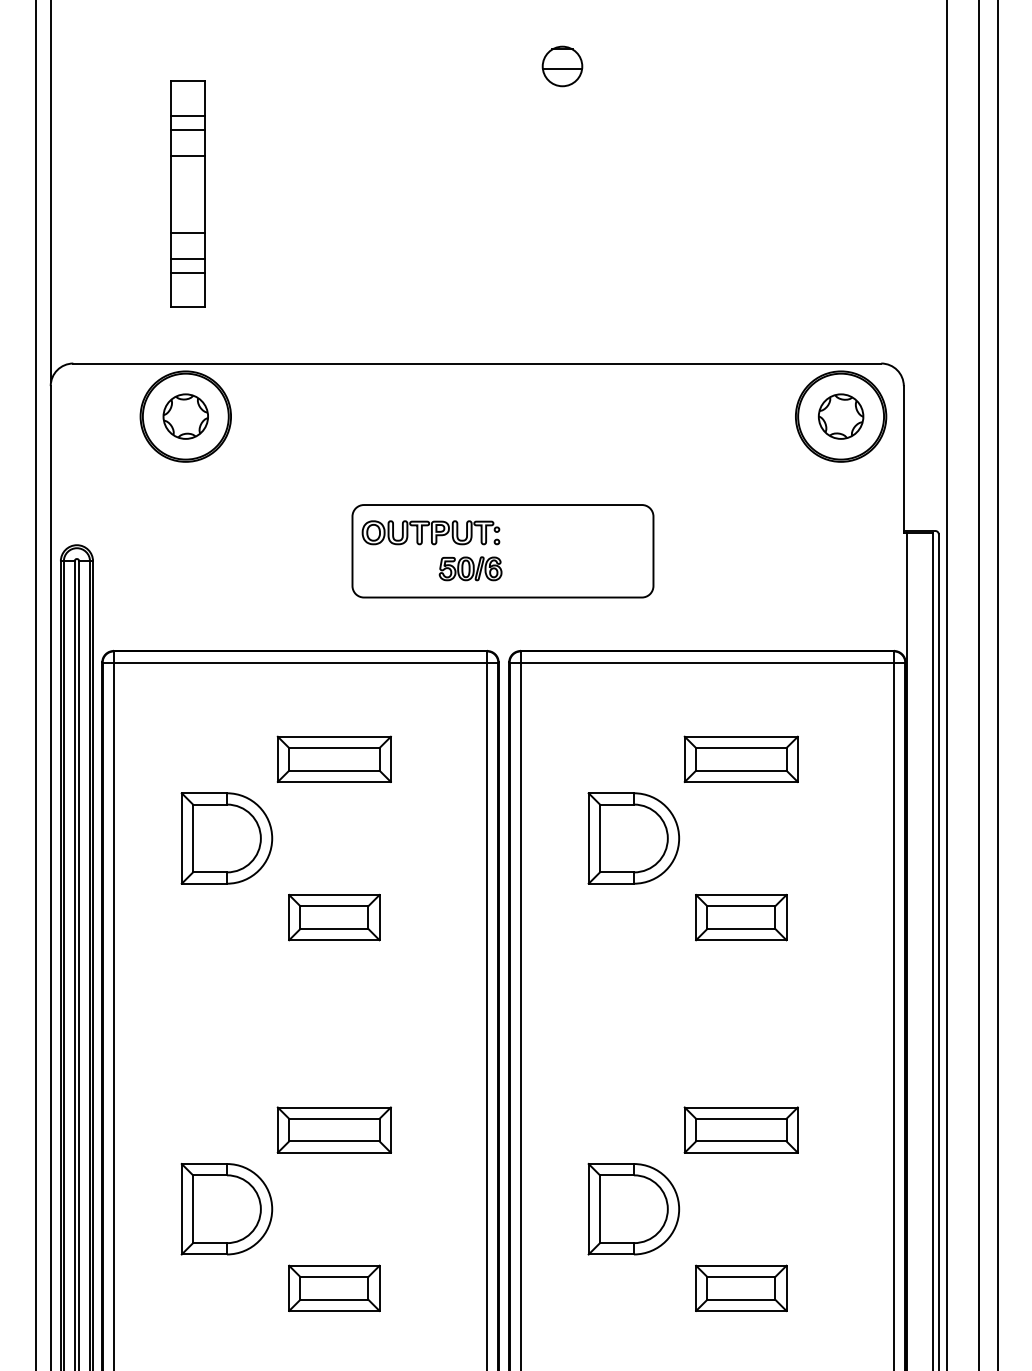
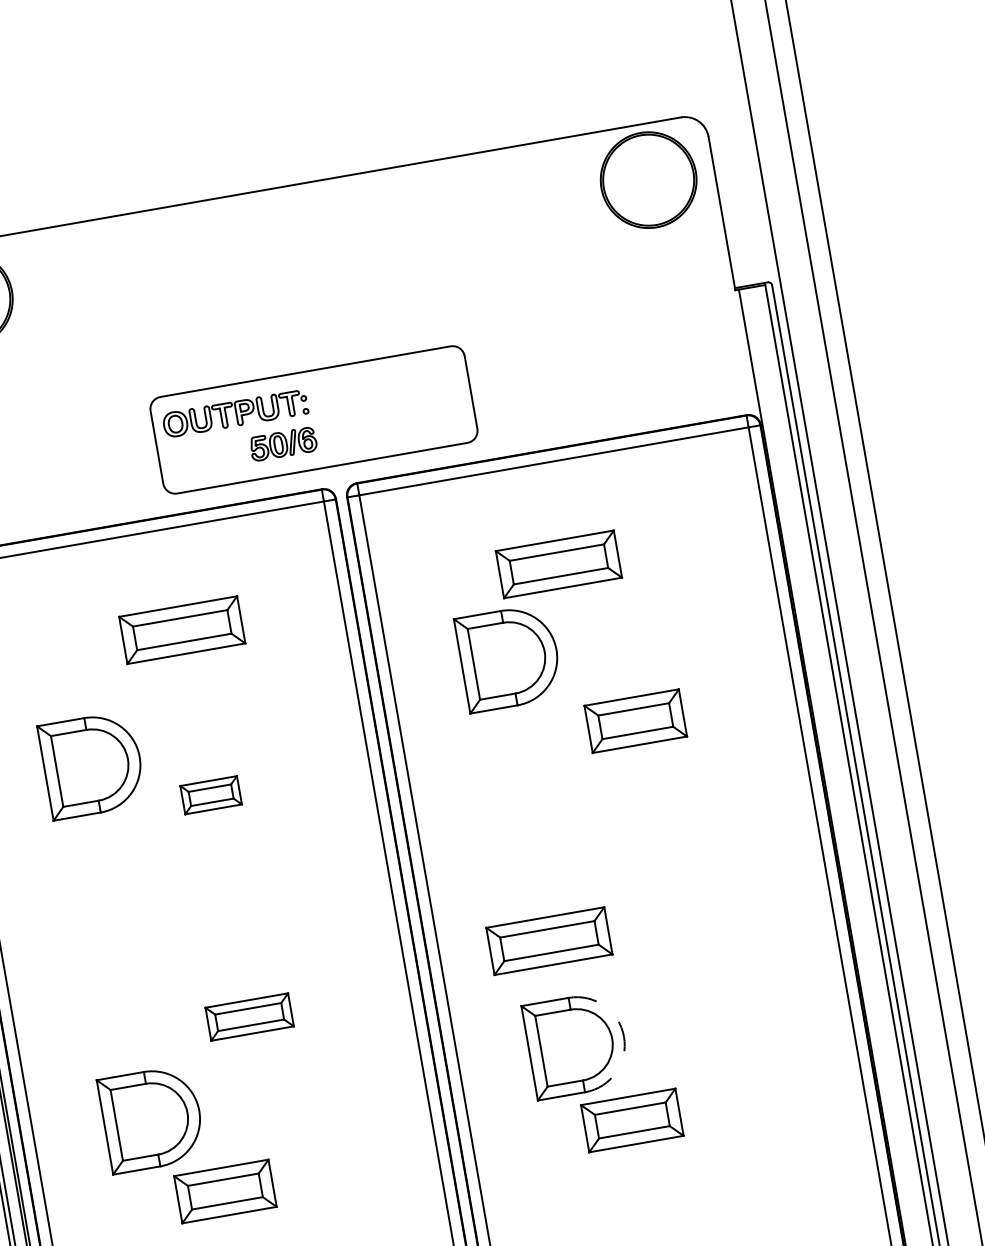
part: (840, 416) -> (648, 180), removed
part: (502, 551) -> (313, 420), moved
part: (740, 758) -> (557, 563), moved
part: (226, 838) -> (92, 765), moved
part: (334, 917) -> (211, 795), size x0.6
part: (333, 1129) -> (248, 1016), size x0.7
part: (740, 1129) -> (548, 940), moved
arc: (679, 1209) -> (624, 1037), solid -> dashed
part: (334, 1287) -> (225, 1190), moved
part: (741, 1287) -> (632, 1119), moved

